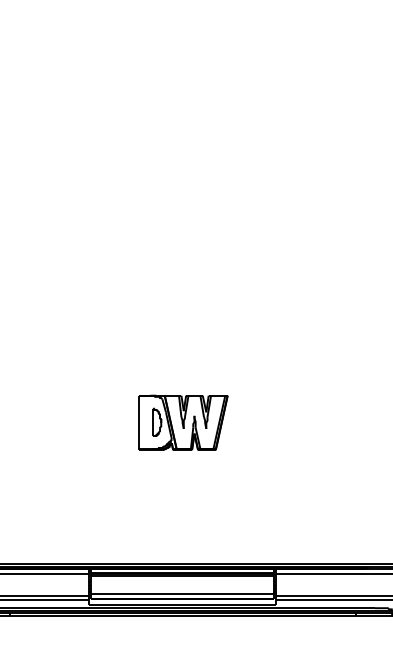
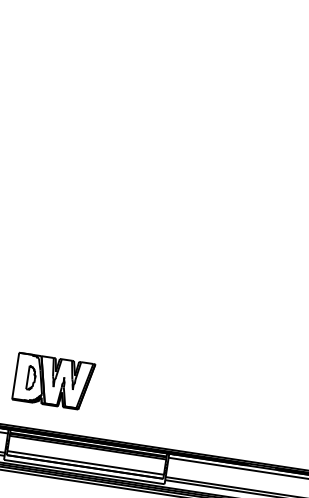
part: (183, 422) -> (54, 381), moved

